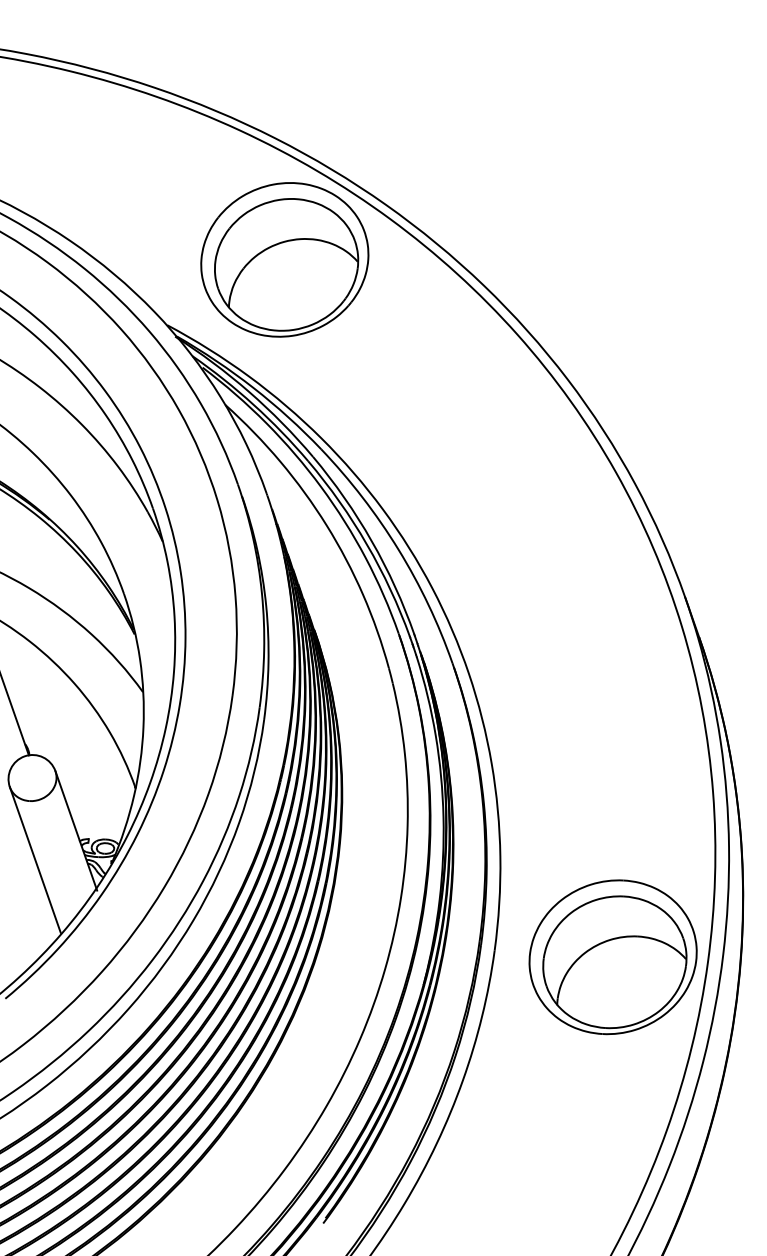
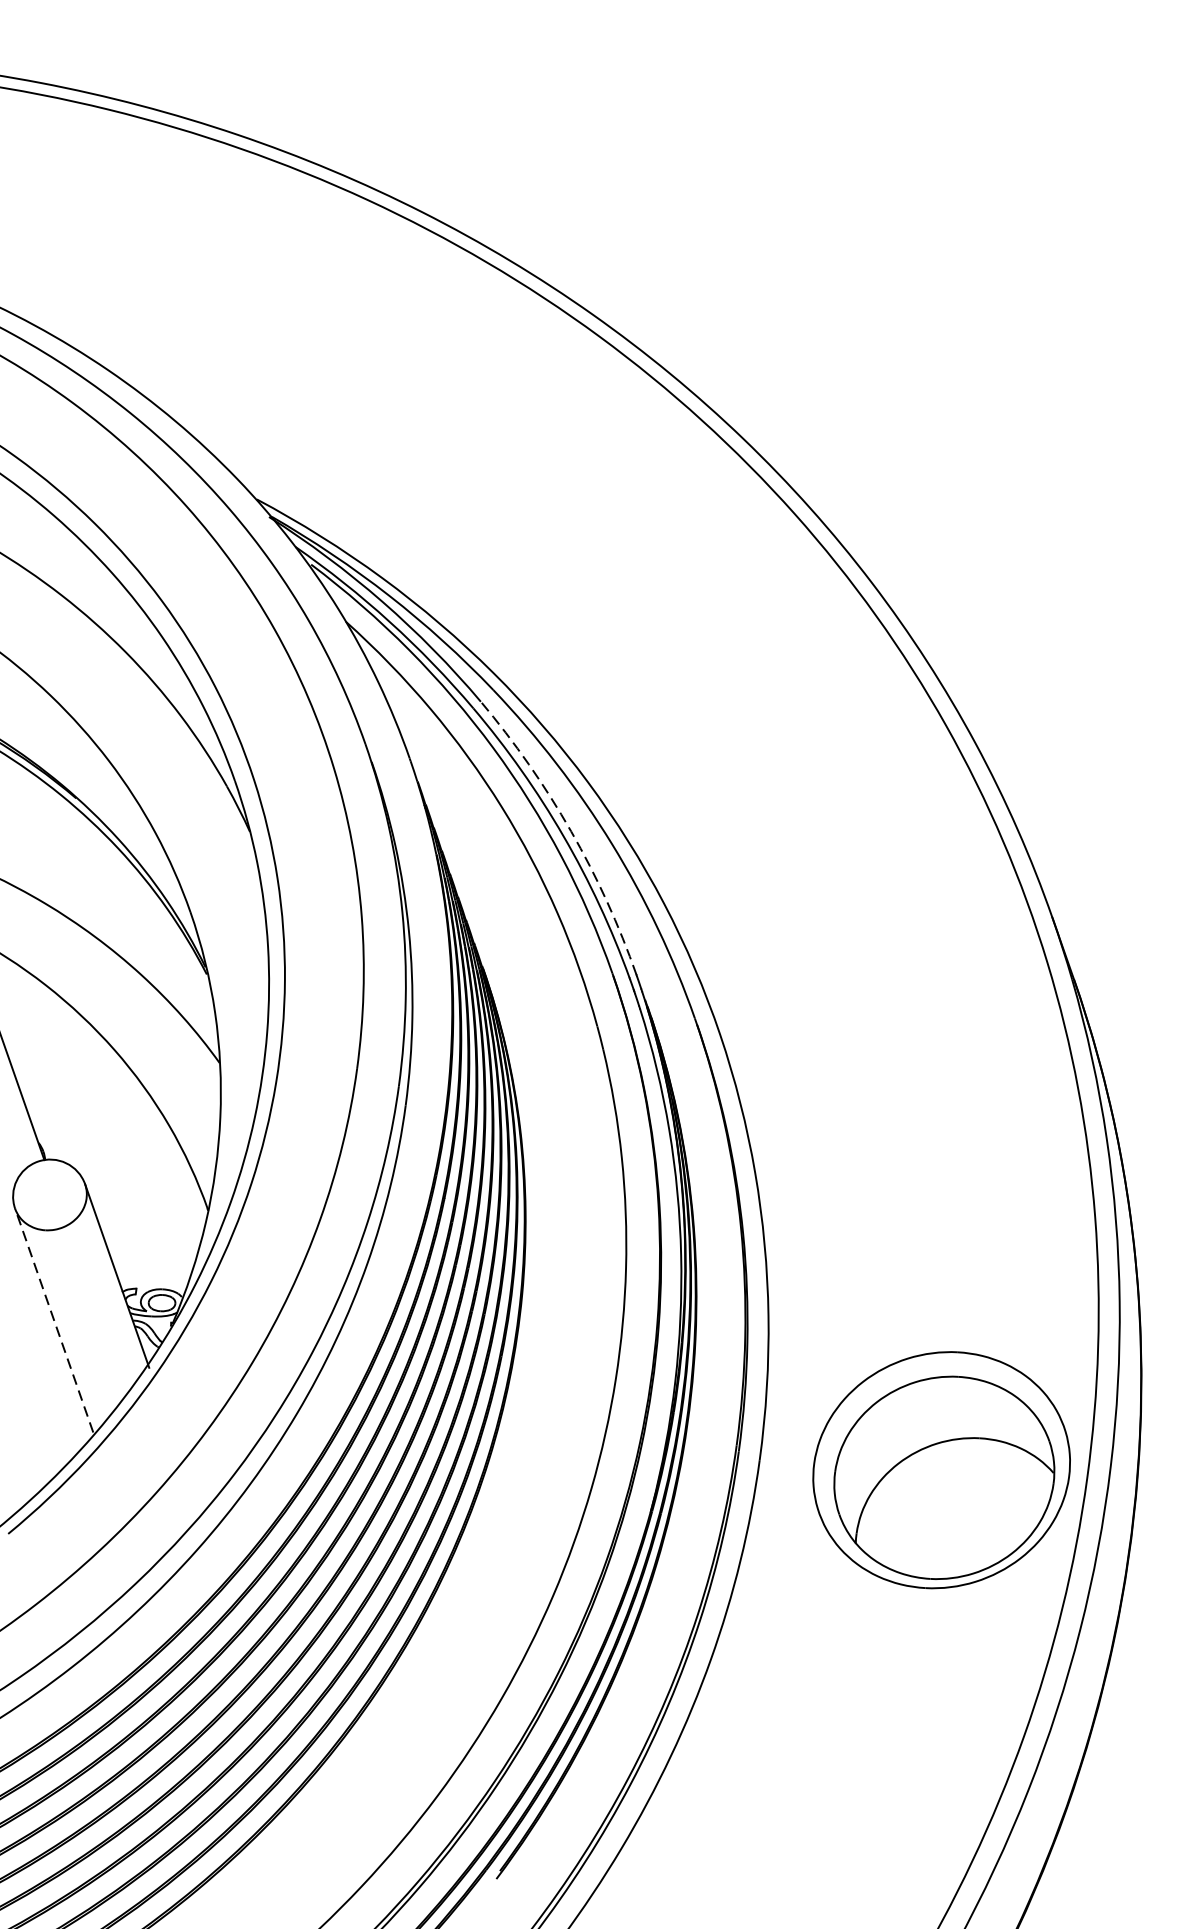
part: (284, 259) -> (436, 398), removed
arc: (371, 541) -> (570, 831), solid -> dashed
line: (35, 859) -> (54, 1320), solid -> dashed

